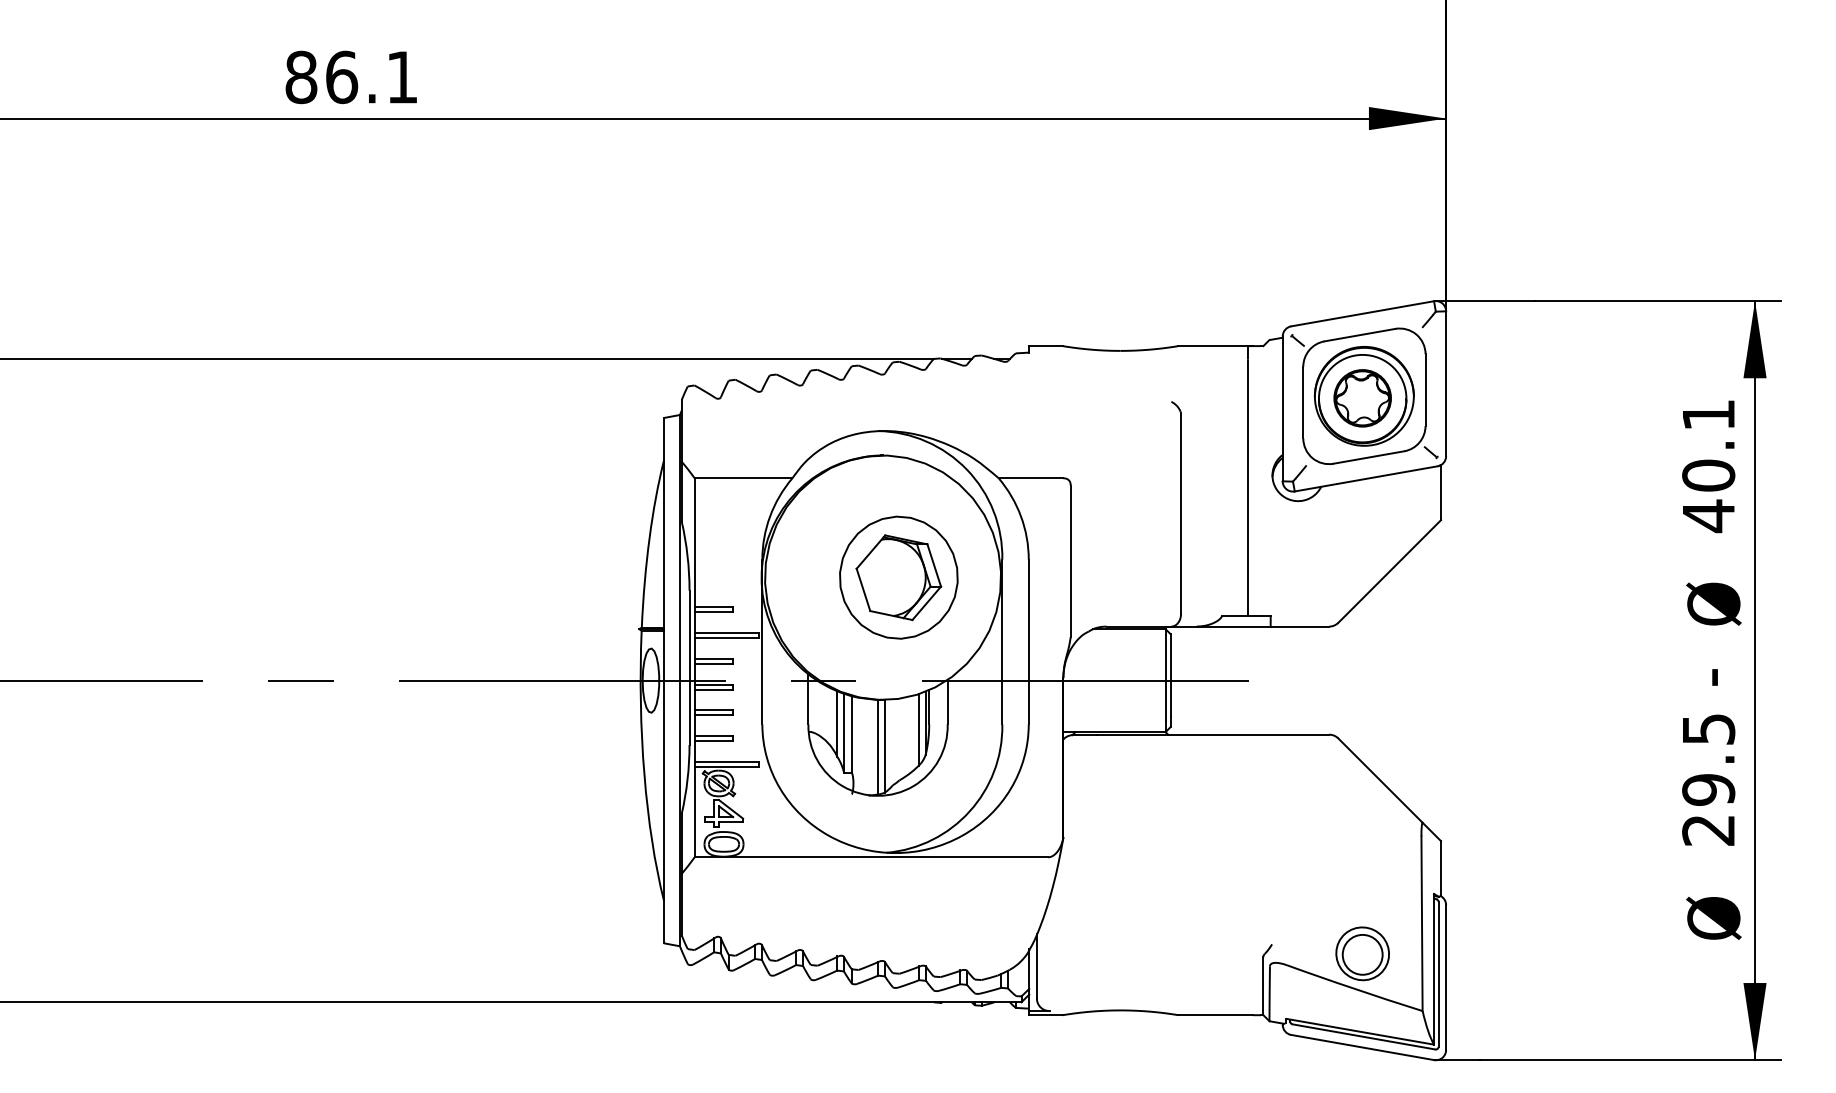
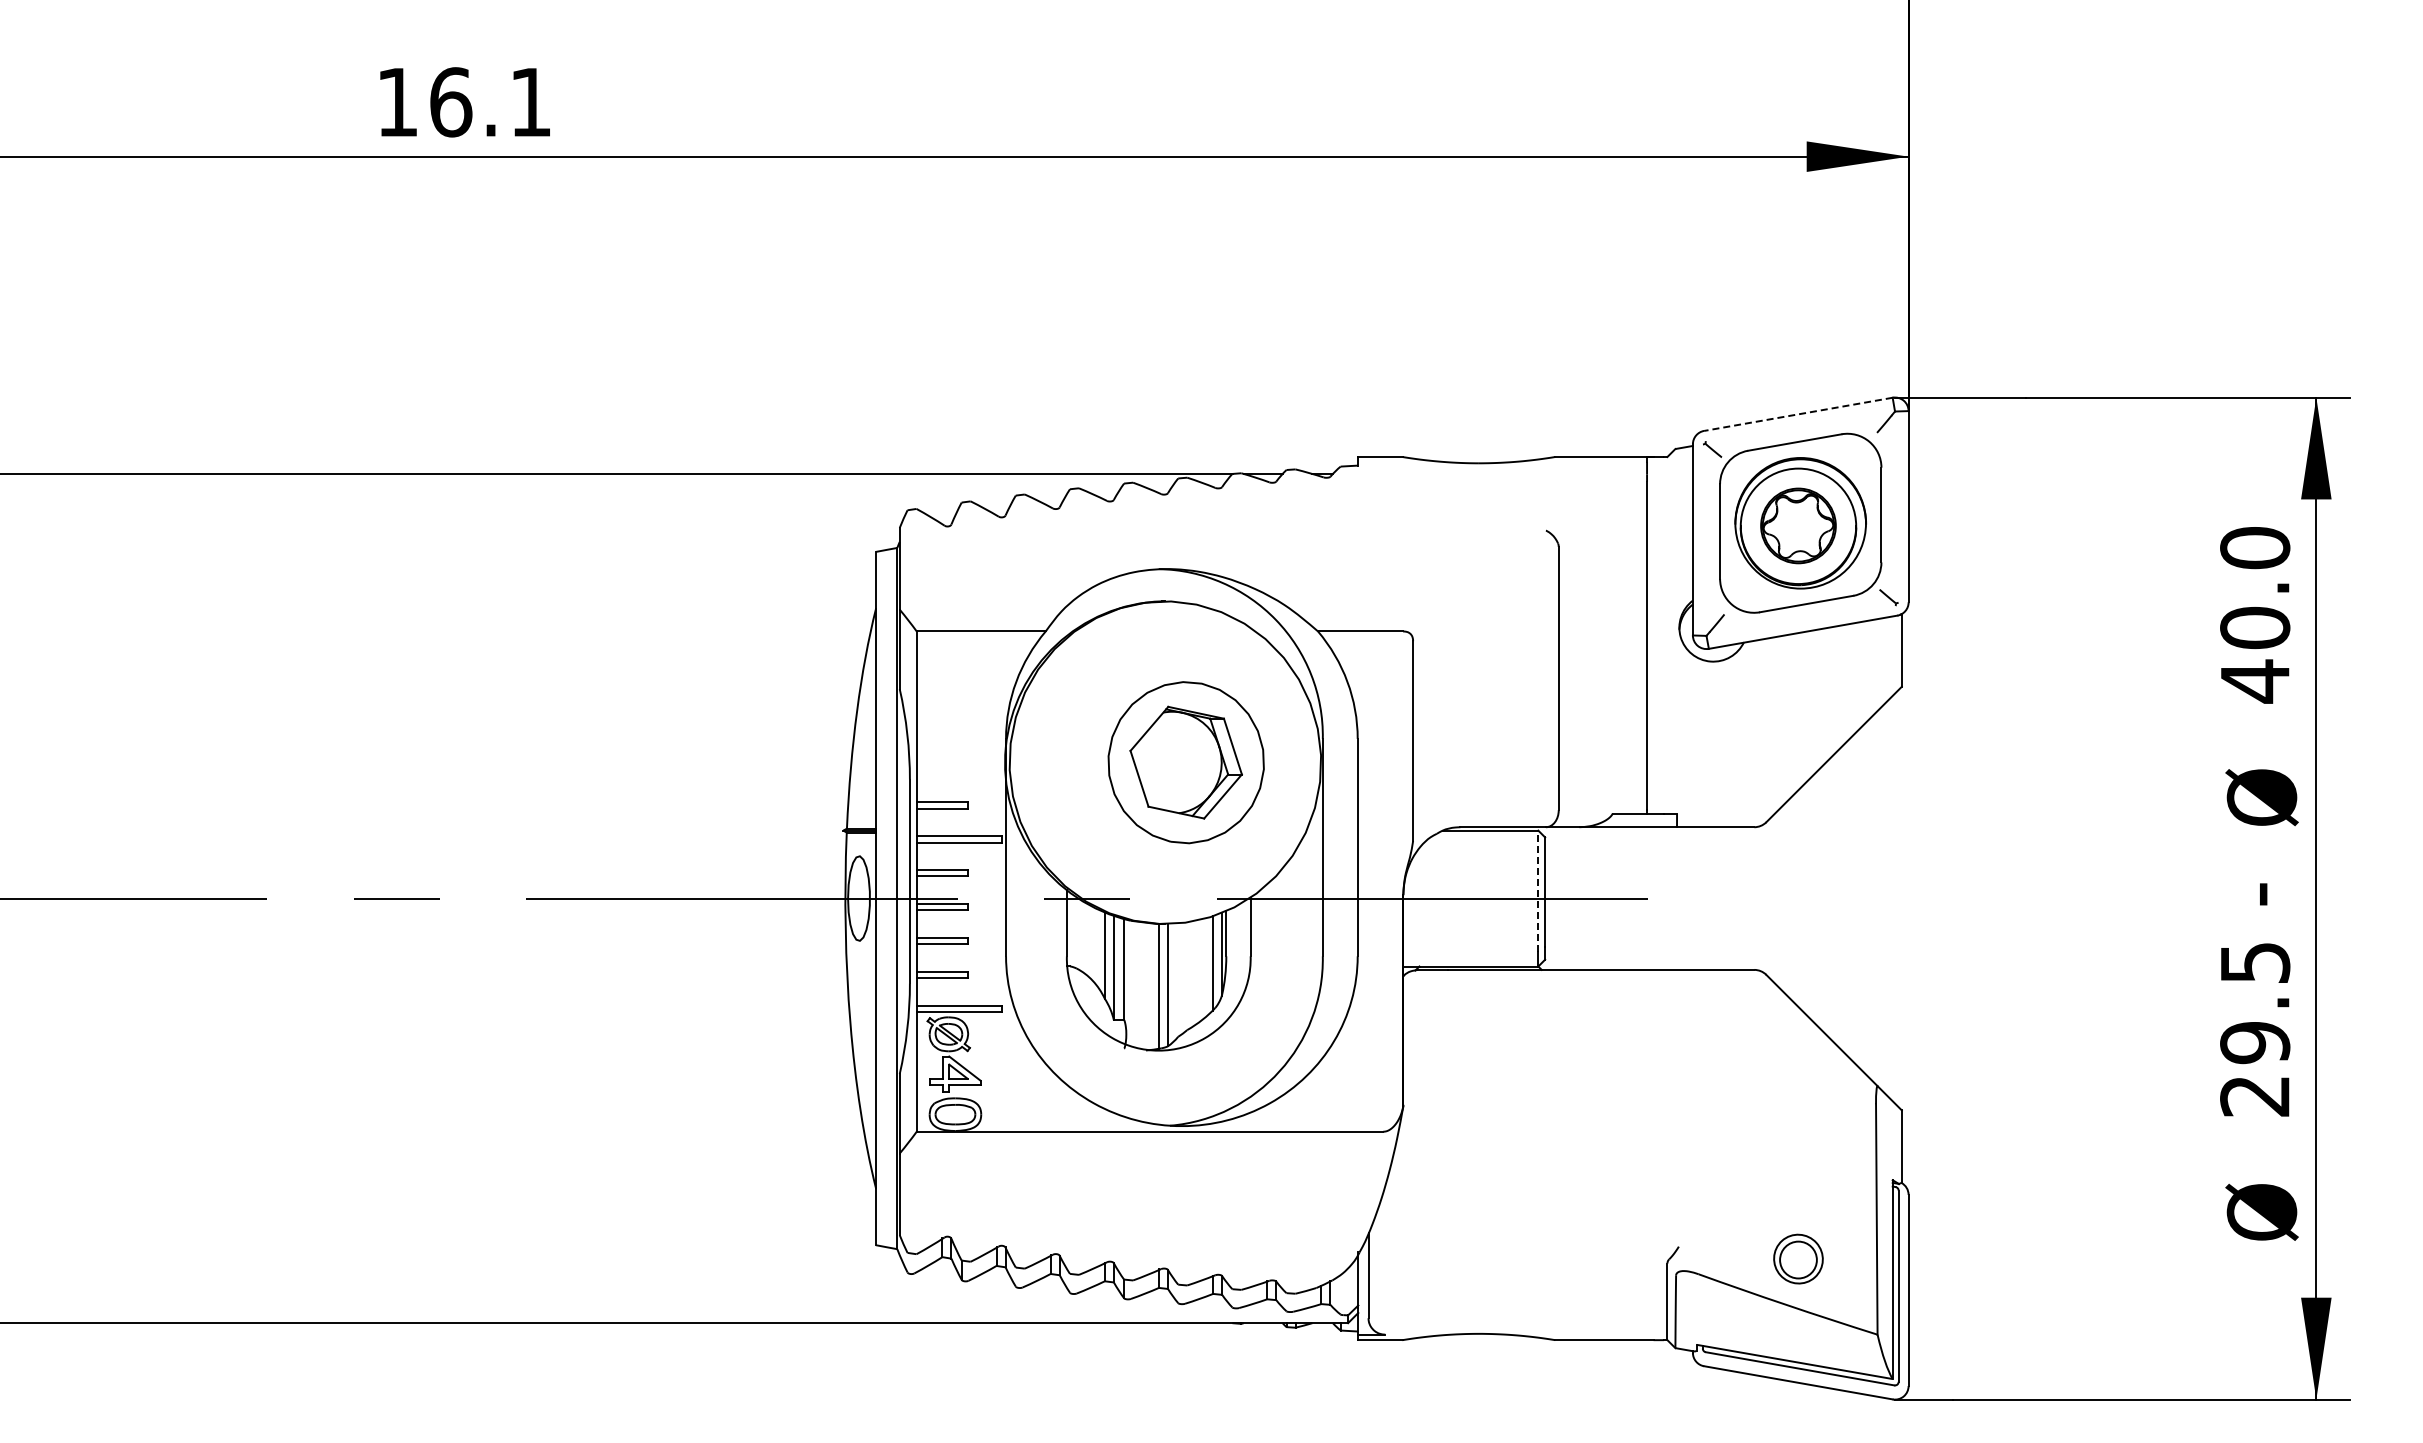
text: (301, 77) -> (397, 102), 86.1 -> 16.1
line: (1362, 313) -> (1798, 414), solid -> dashed
text: (1708, 415) -> (2255, 548), 40.1 -> 40.0
line: (1165, 675) -> (1538, 891), solid -> dashed
part: (1362, 953) -> (1798, 1258), size x0.7

